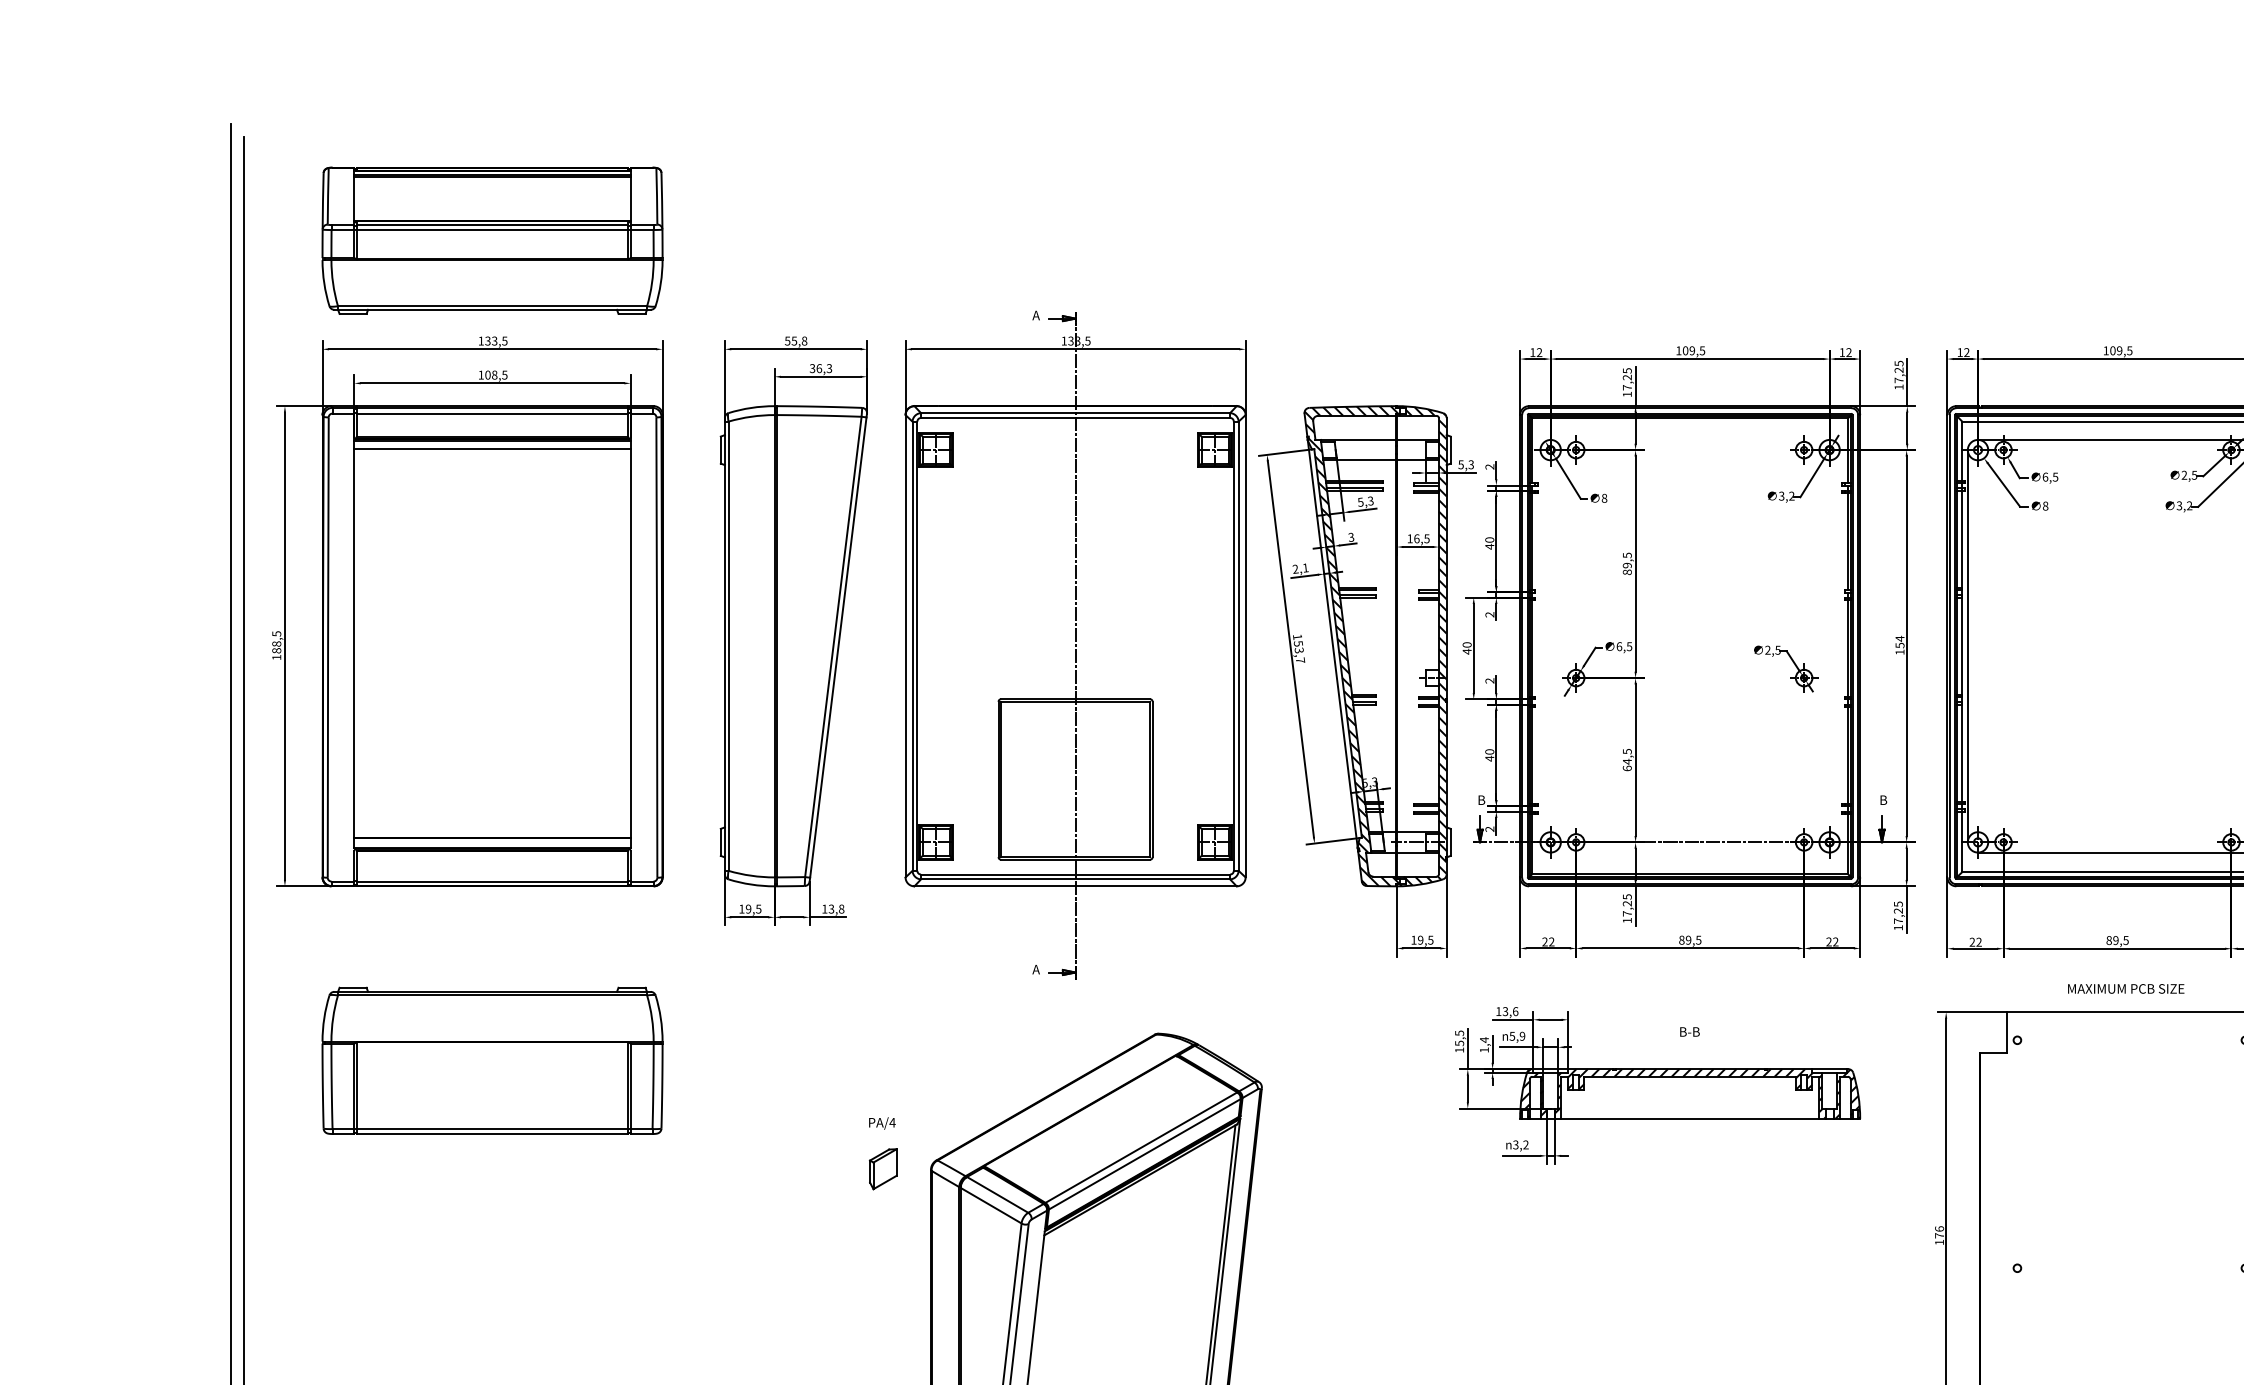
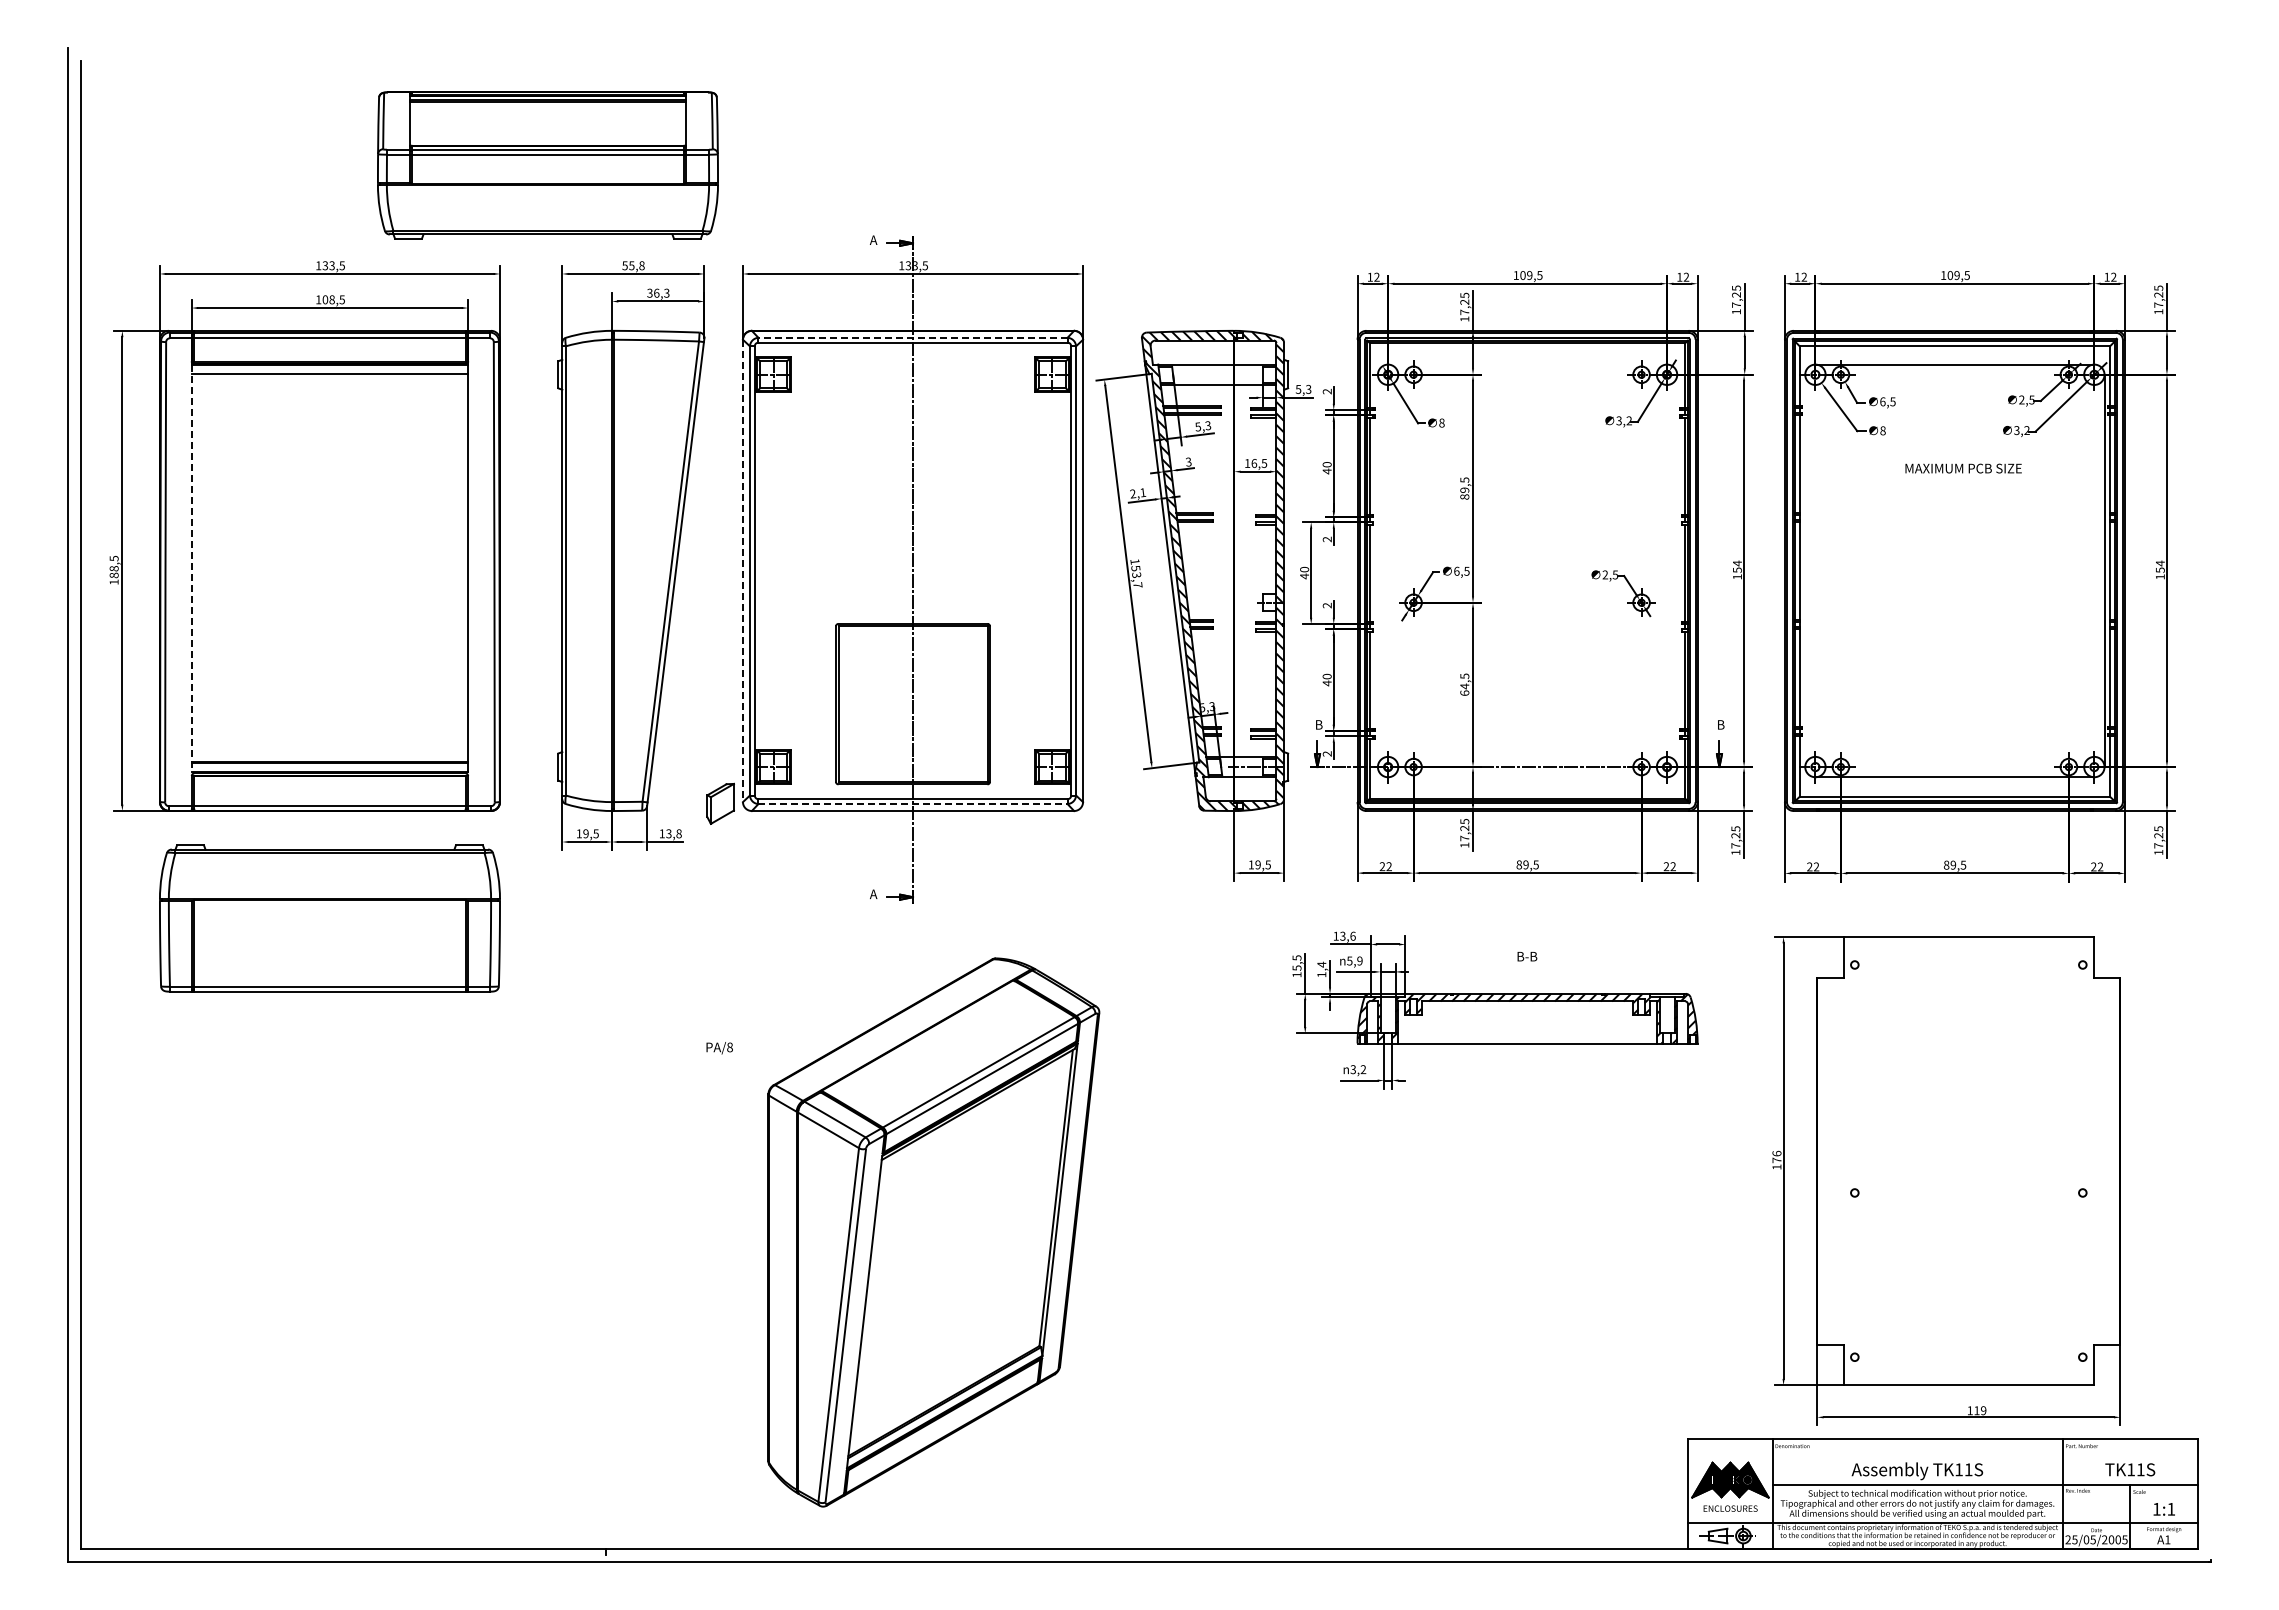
part: (492, 240) -> (547, 165), moved
line: (1076, 412) -> (913, 337), solid -> dashed
line: (354, 644) -> (191, 569), solid -> dashed
line: (1968, 645) -> (1805, 570), removed
line: (905, 646) -> (742, 571), solid -> dashed
line: (1076, 879) -> (913, 804), solid -> dashed
text: (2126, 988) -> (1963, 468), moved
part: (492, 1060) -> (329, 918), moved
text: (892, 1122) -> (729, 1047), PA/4 -> PA/8
part: (883, 1168) -> (720, 803), moved

